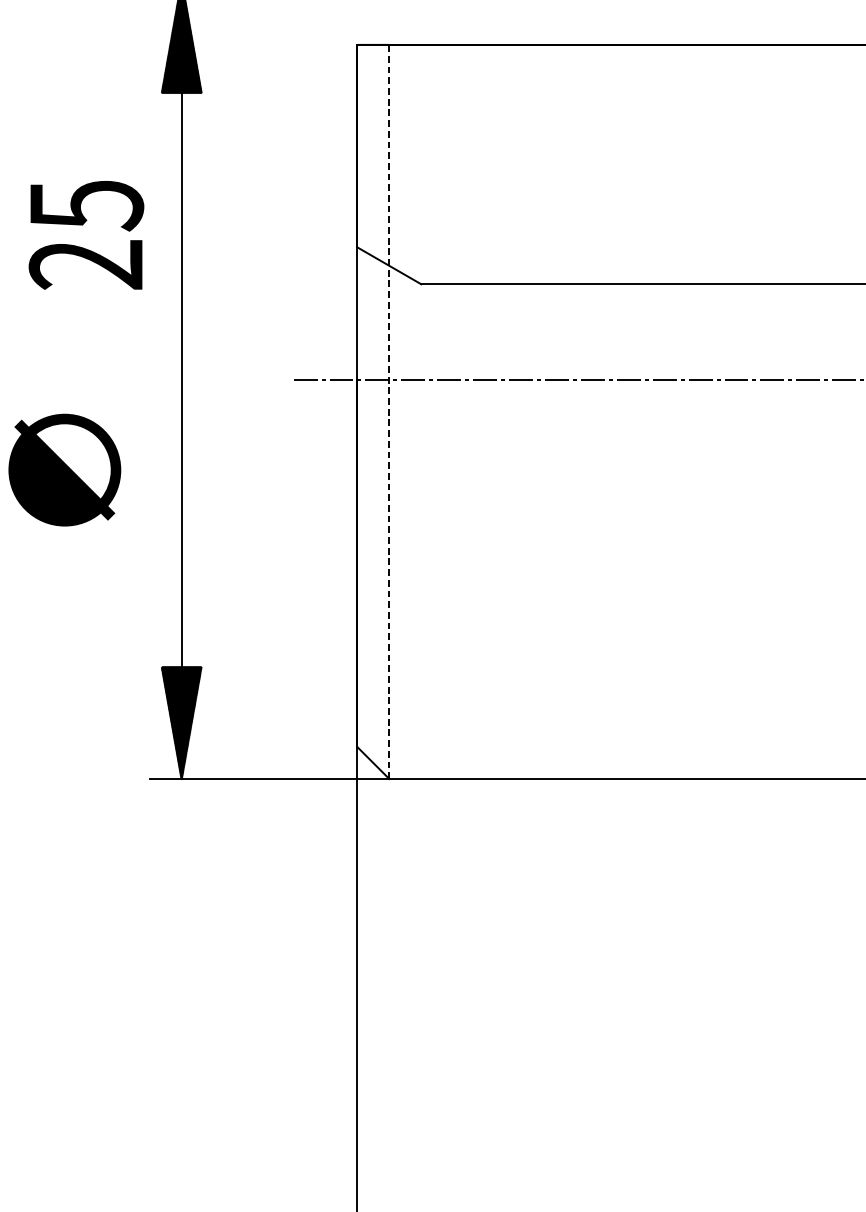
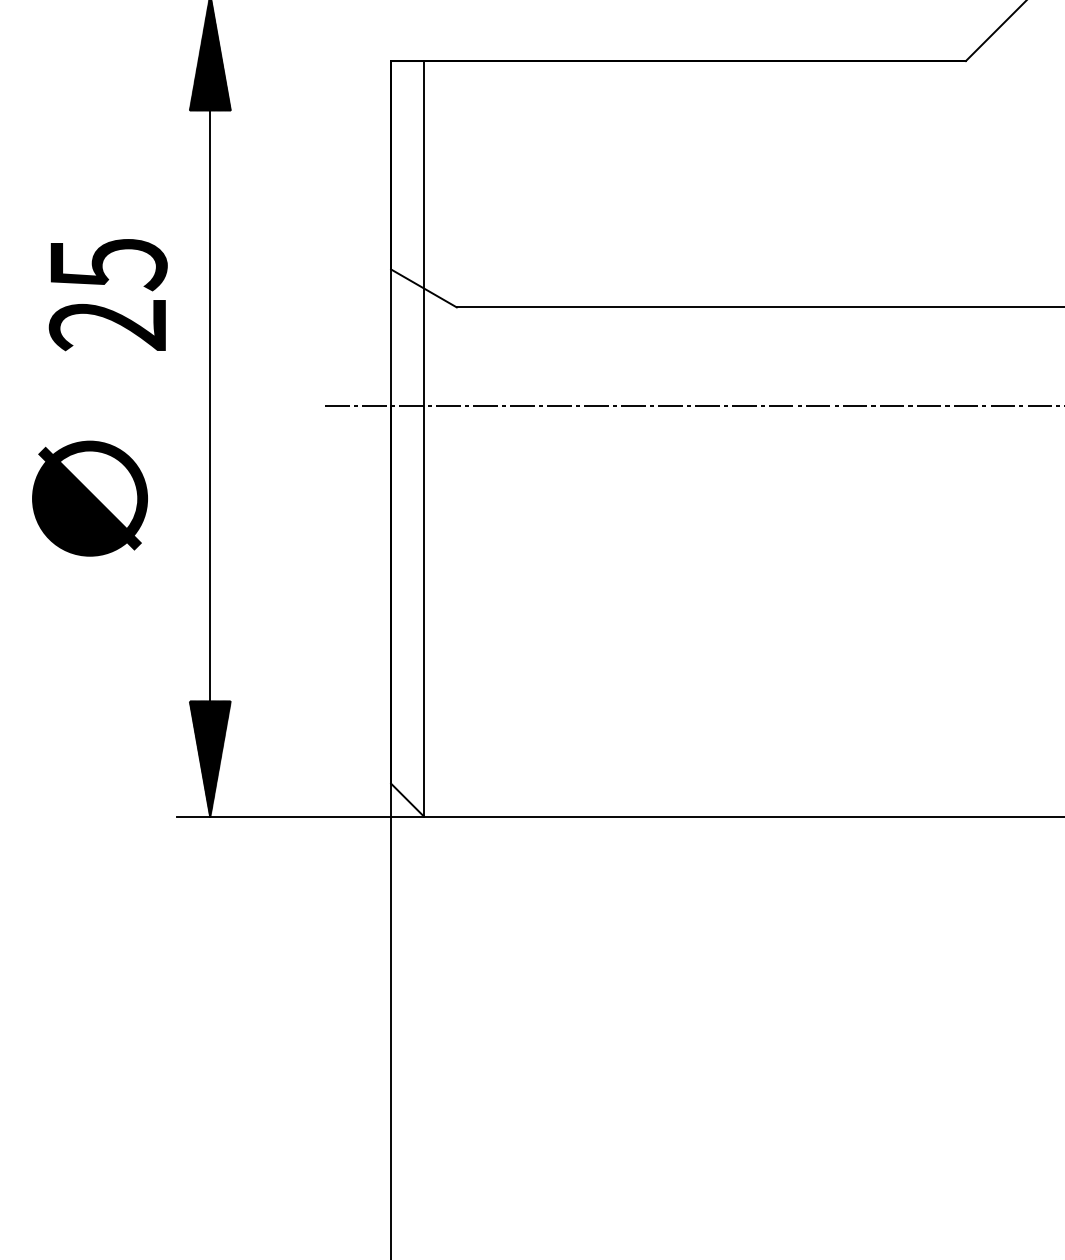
text: (85, 235) -> (107, 295), moved
line: (388, 411) -> (423, 438), dashed -> solid

